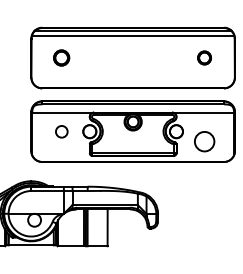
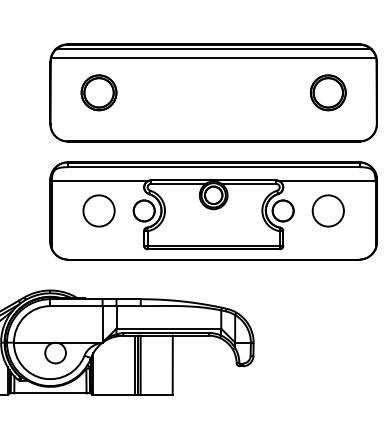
part: (61, 57) -> (98, 91), size x1.43
part: (204, 57) -> (328, 91), size x1.67
circle: (61, 131) -> (98, 210), size x1.67
circle: (204, 141) -> (328, 210), moved

